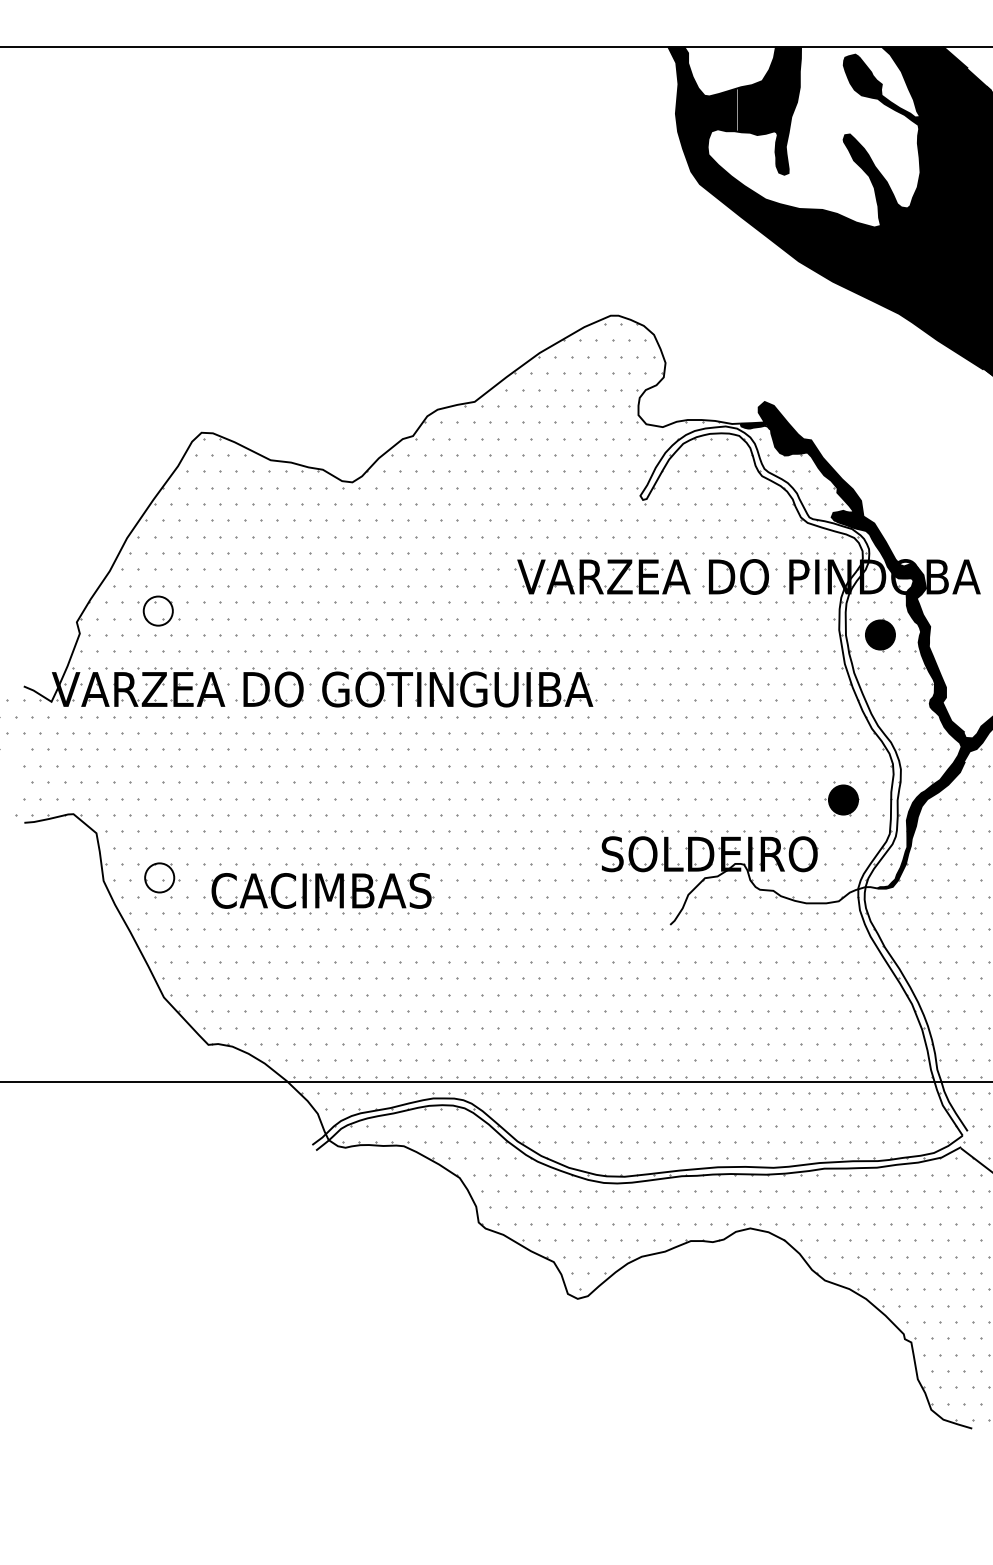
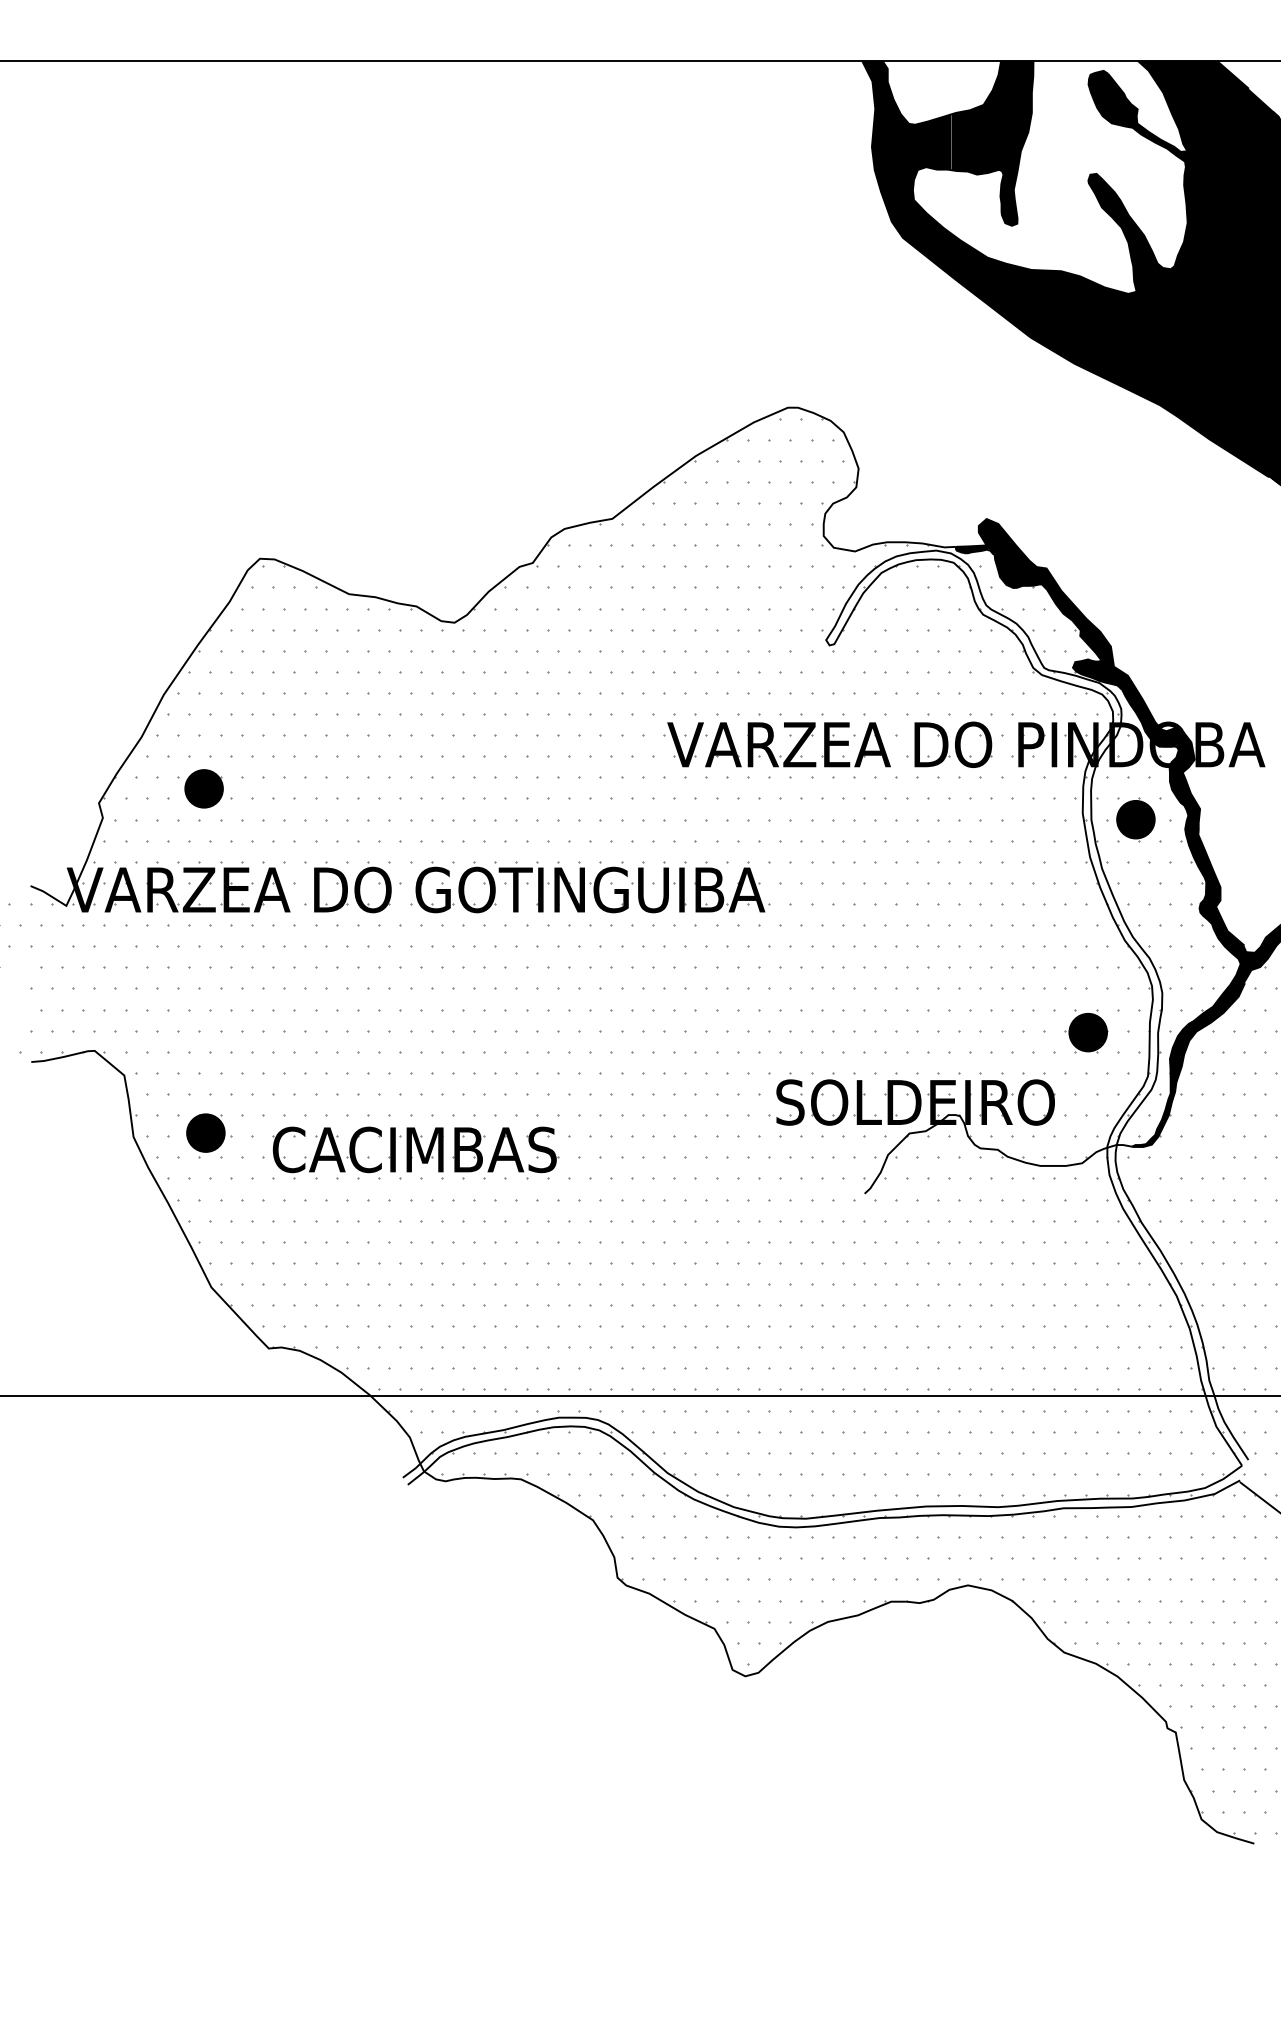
fill: (158, 610) -> (204, 788), added
fill: (159, 878) -> (205, 1133), added

